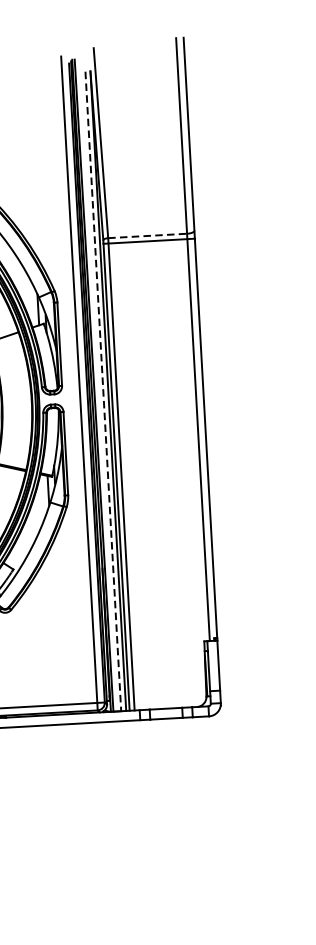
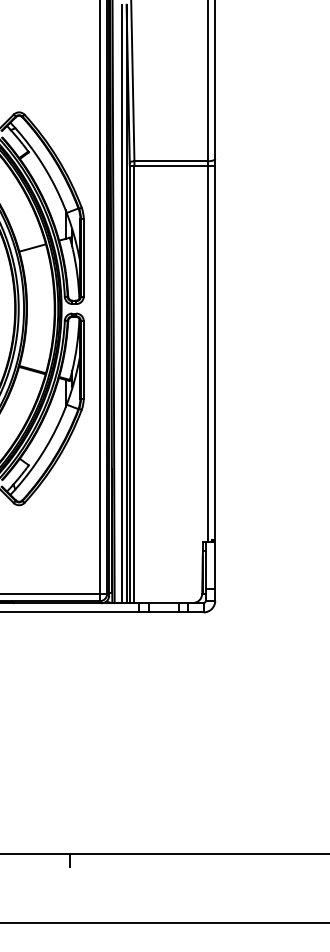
line: (147, 236) -> (171, 161), dashed -> solid
line: (102, 392) -> (121, 304), dashed -> solid

